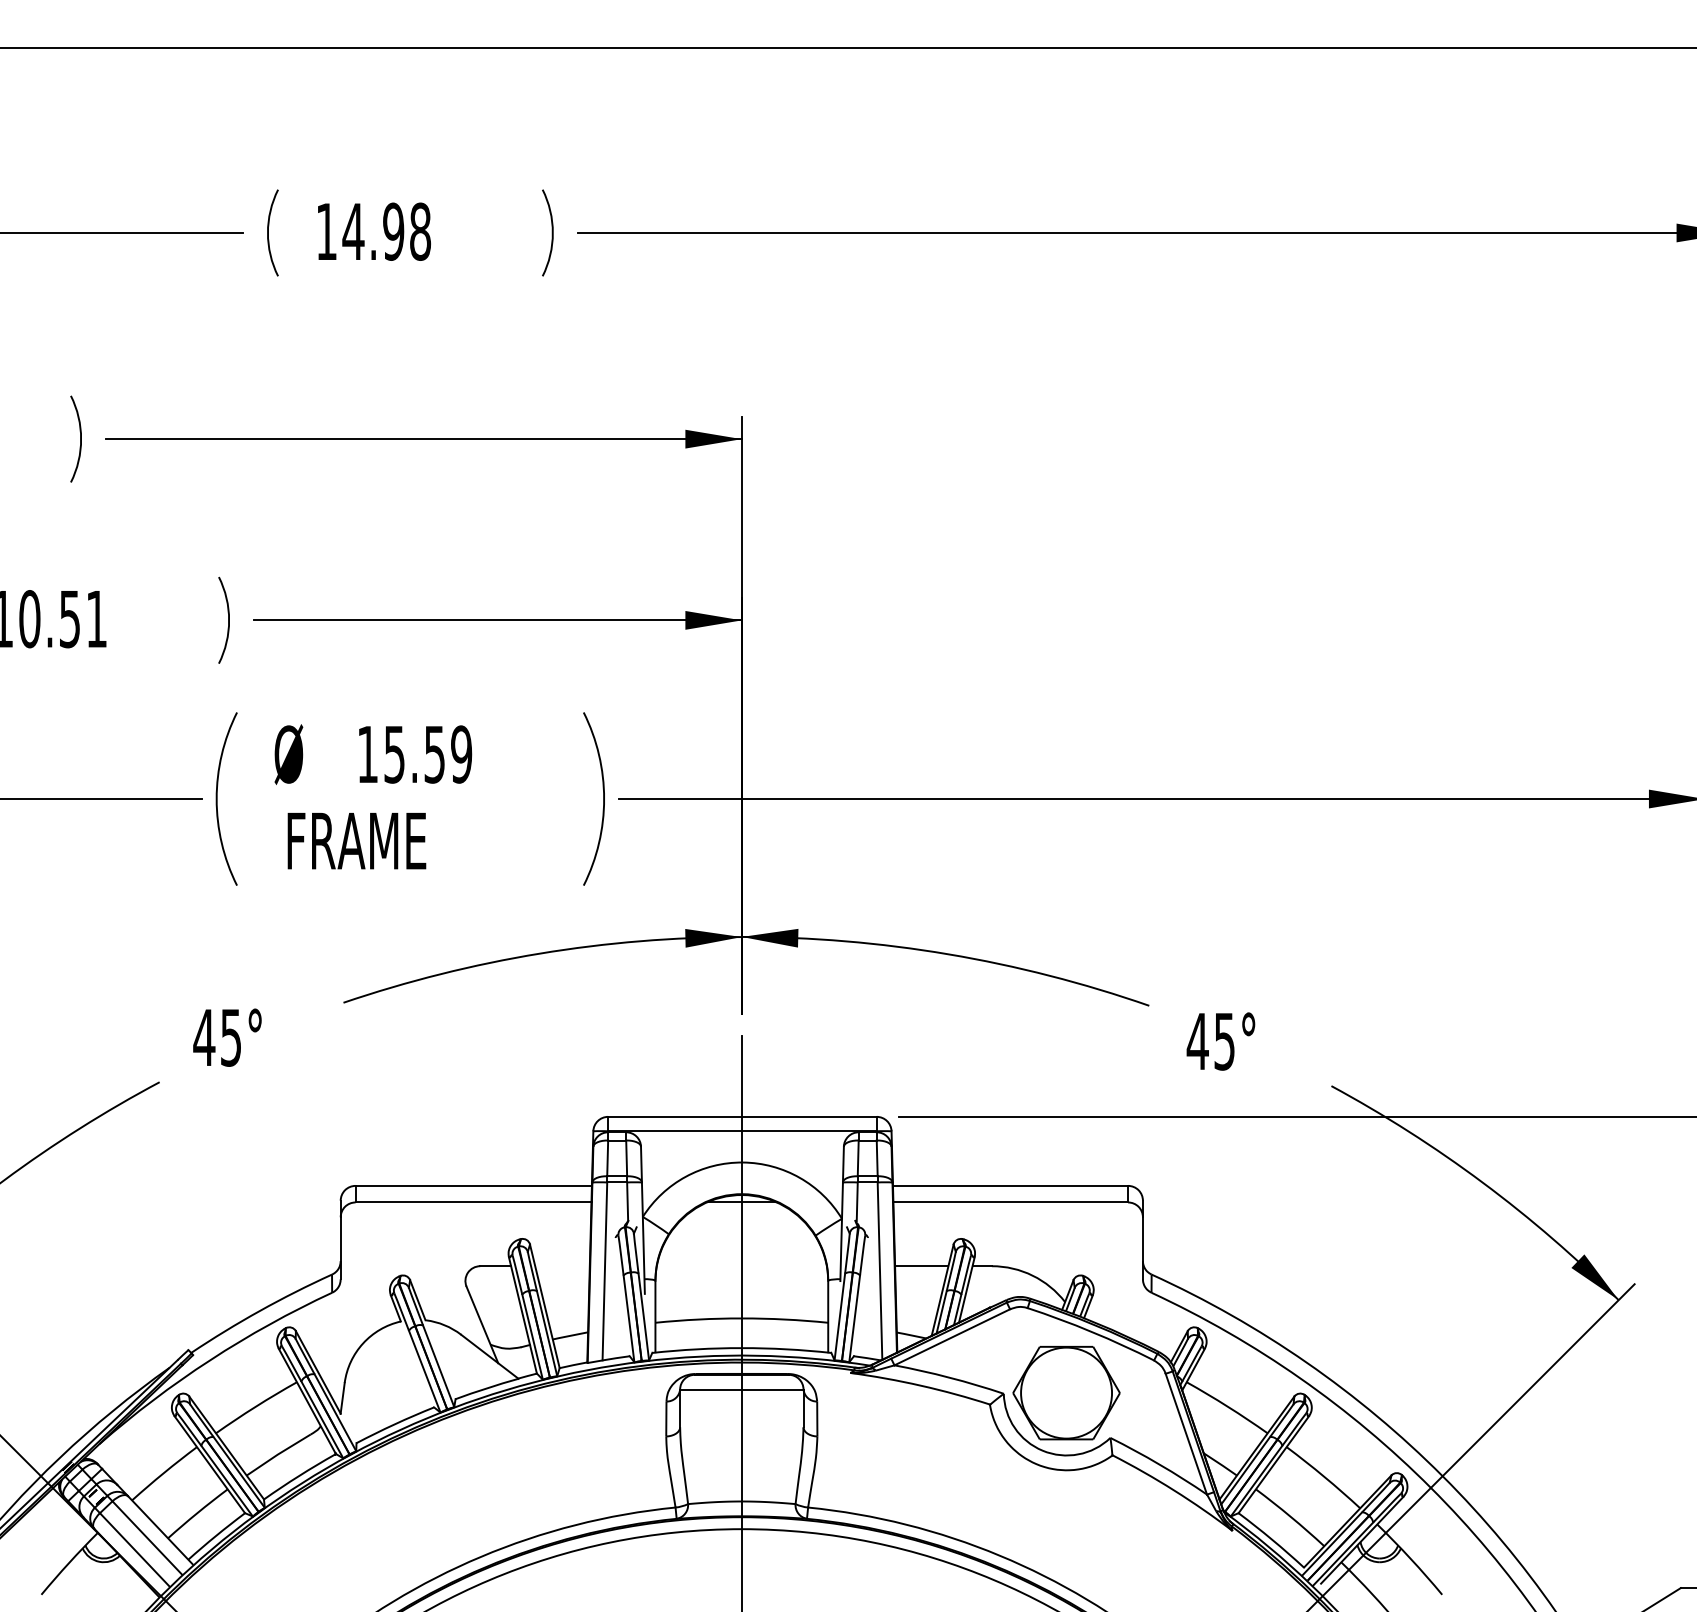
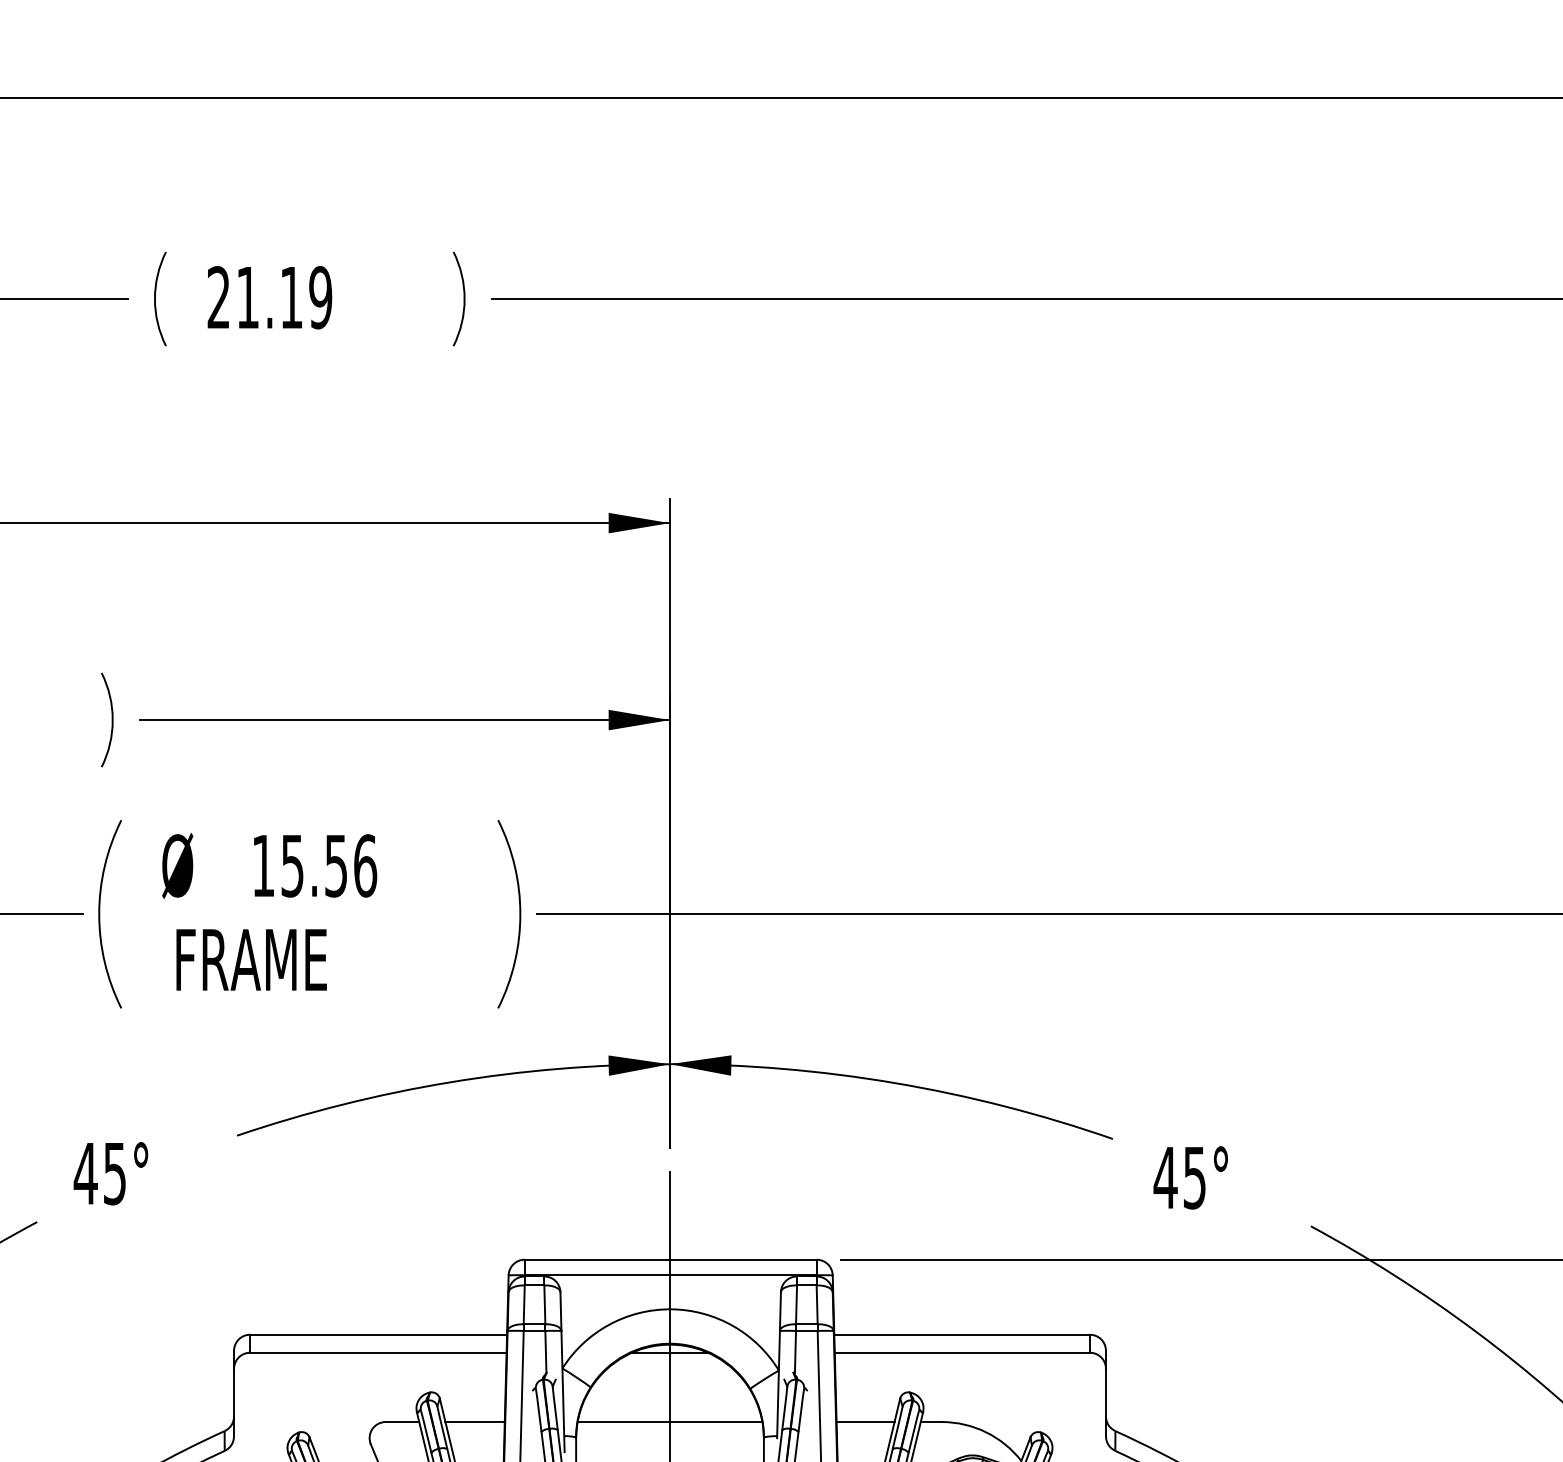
text: (373, 231) -> (269, 297), 14.98 -> 21.19
text: (461, 754) -> (365, 865), 15.59 -> 15.56
line: (562, 1266) -> (475, 1422), added
line: (741, 1266) -> (669, 1422), added

